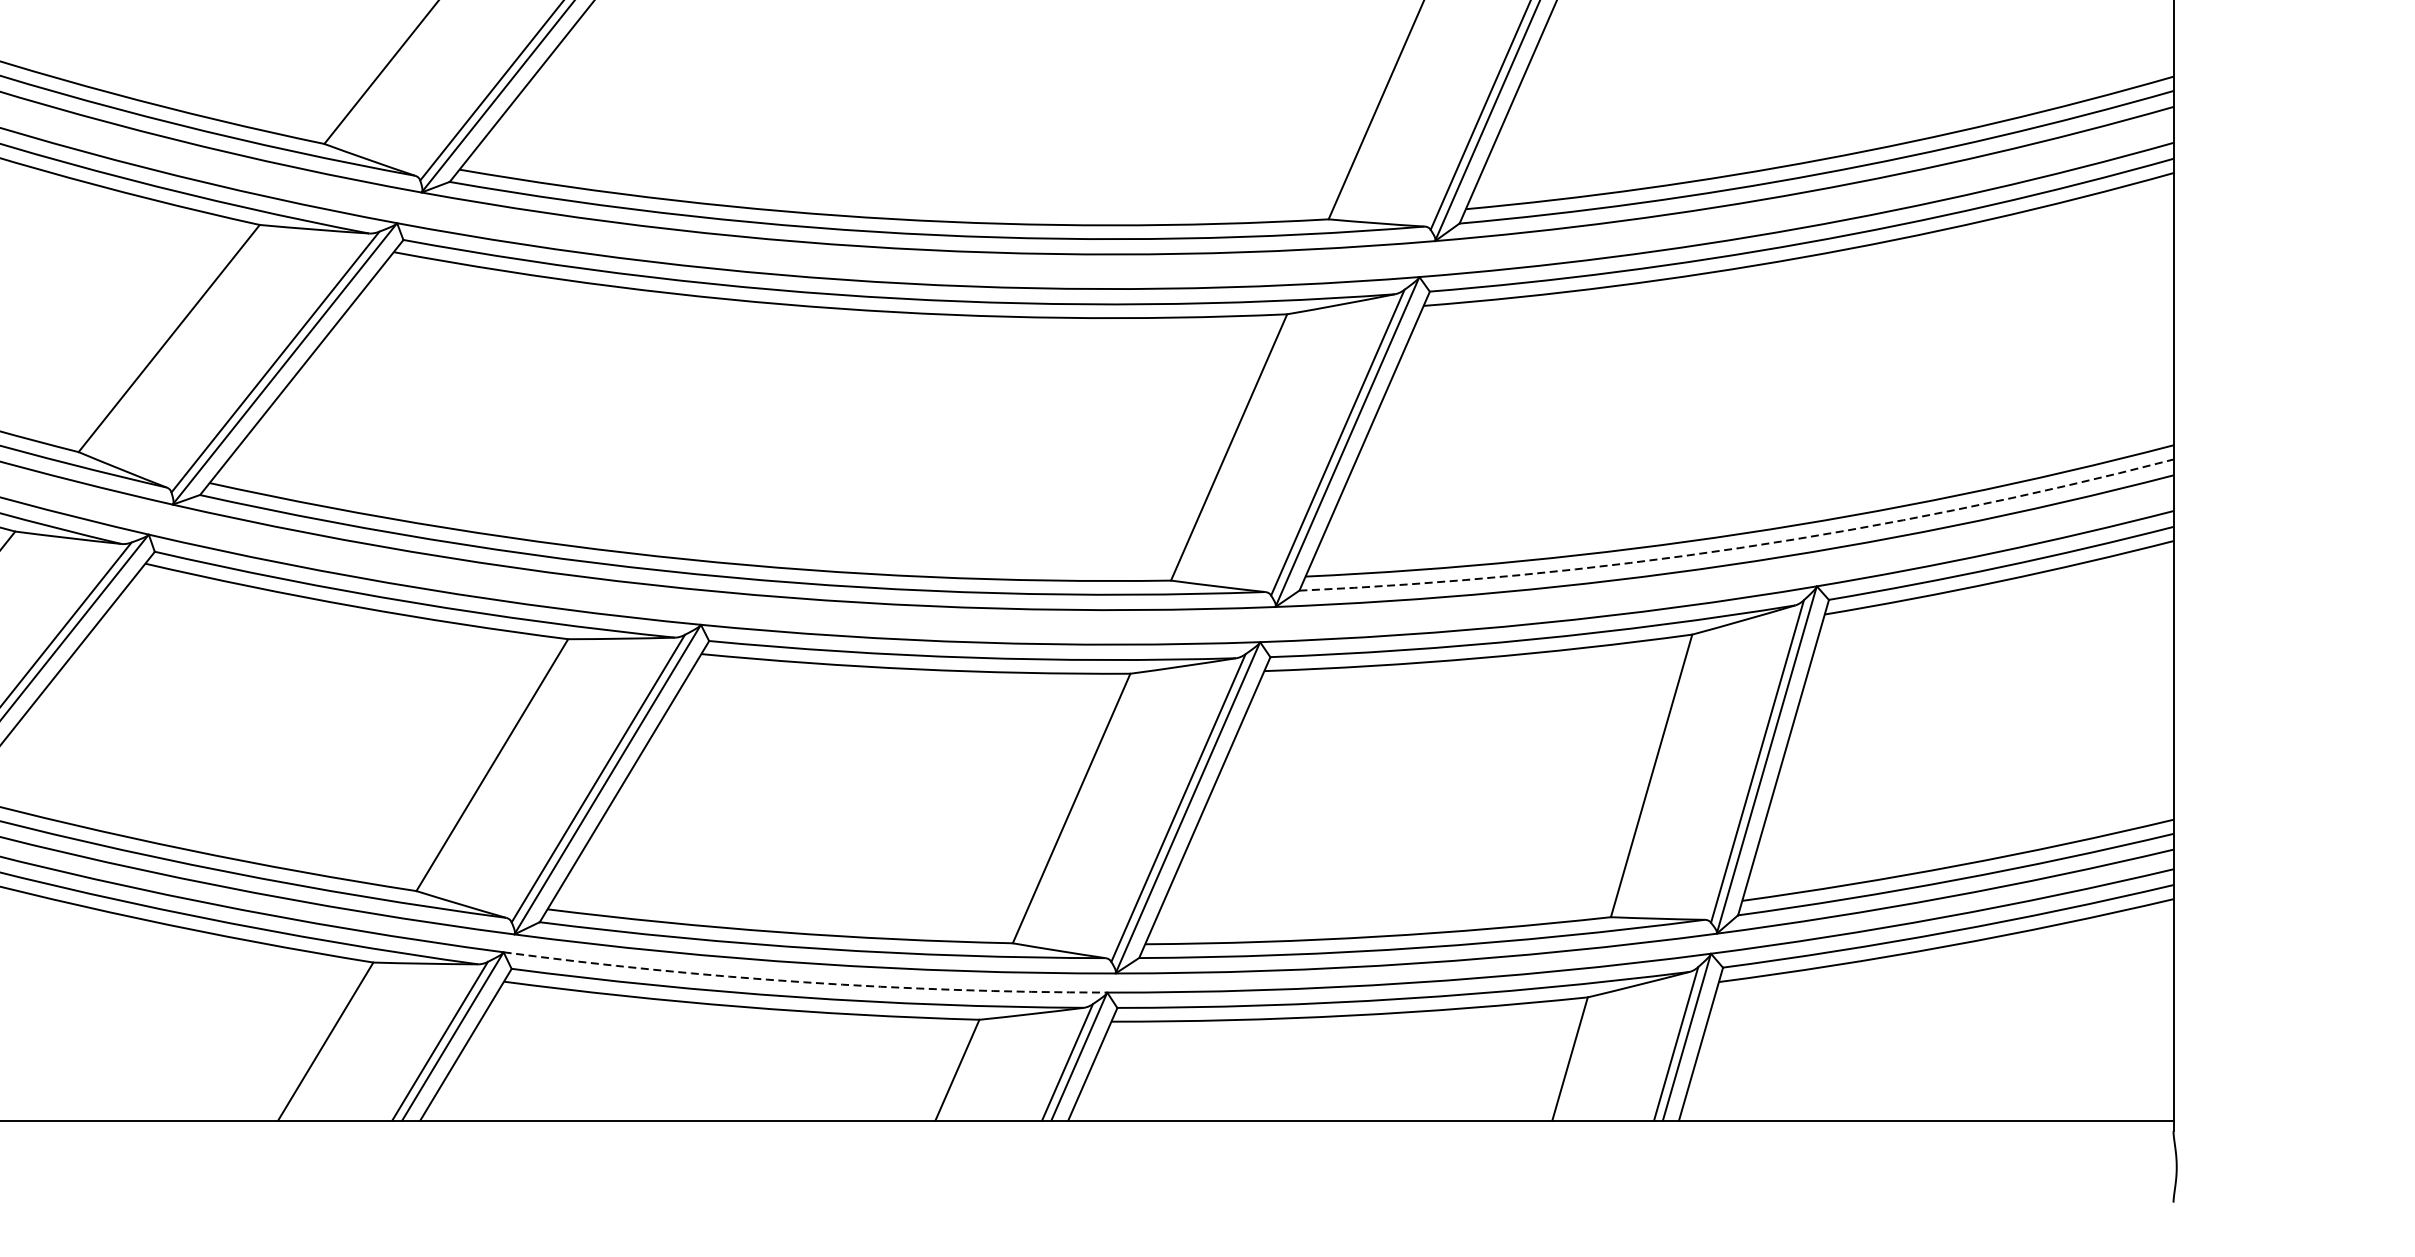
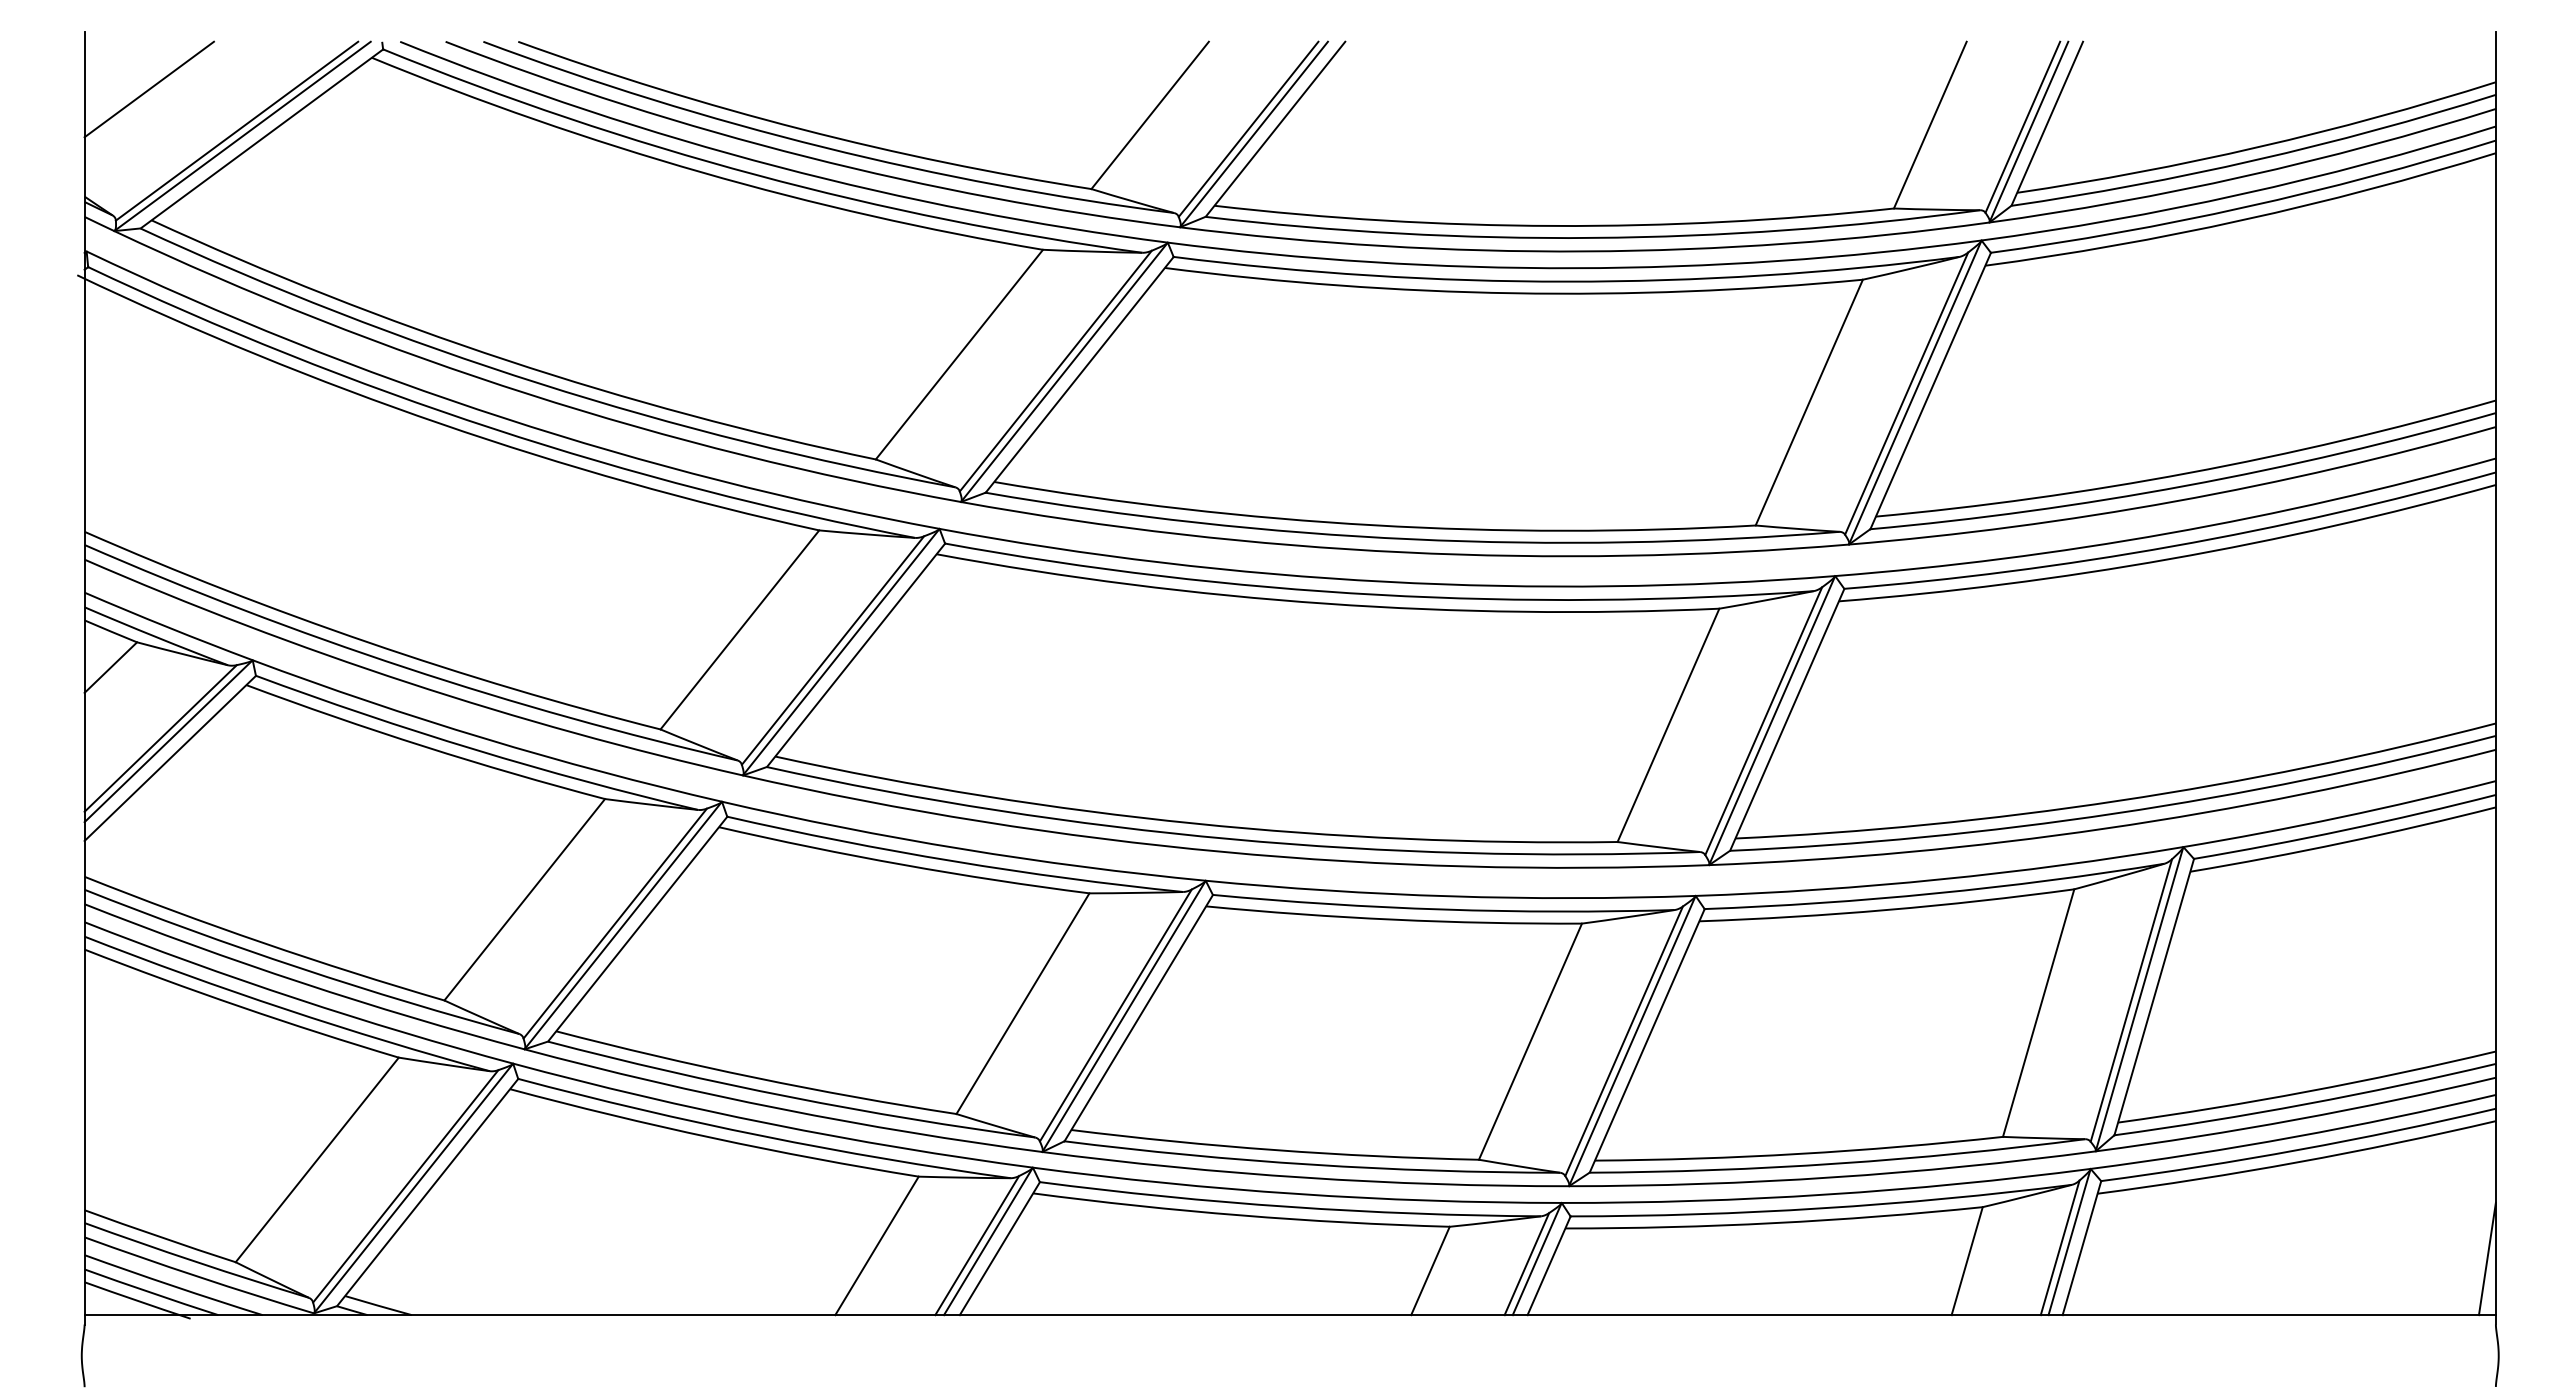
arc: (1739, 548) -> (2115, 813), dashed -> solid
arc: (804, 981) -> (1296, 1193), dashed -> solid
line: (2162, 1055) -> (2486, 1258), added

